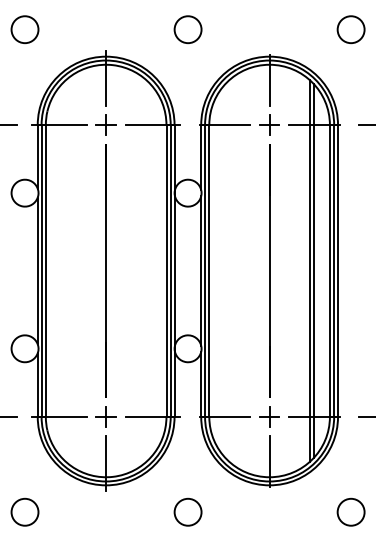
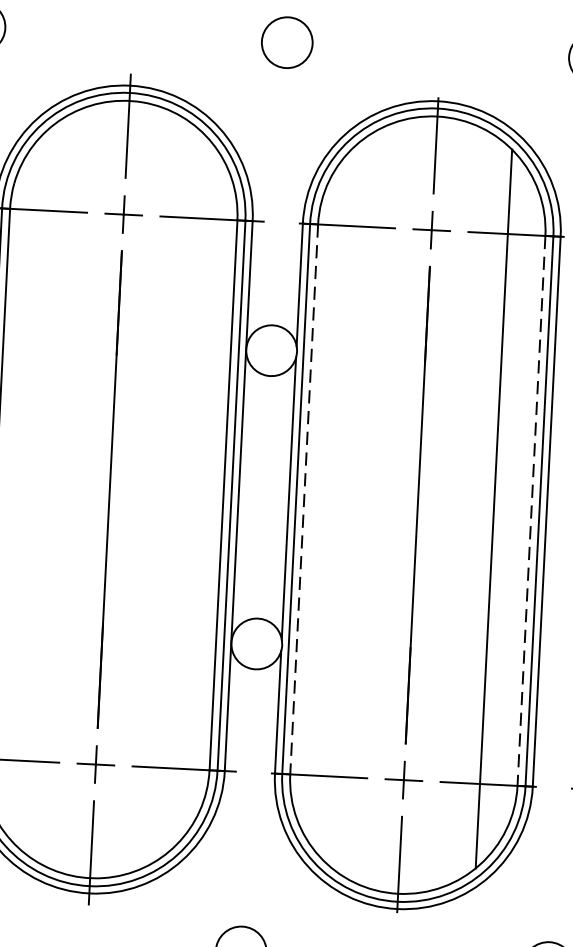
line: (314, 270) -> (502, 508), removed
line: (209, 271) -> (304, 500), solid -> dashed
line: (329, 271) -> (530, 511), solid -> dashed

